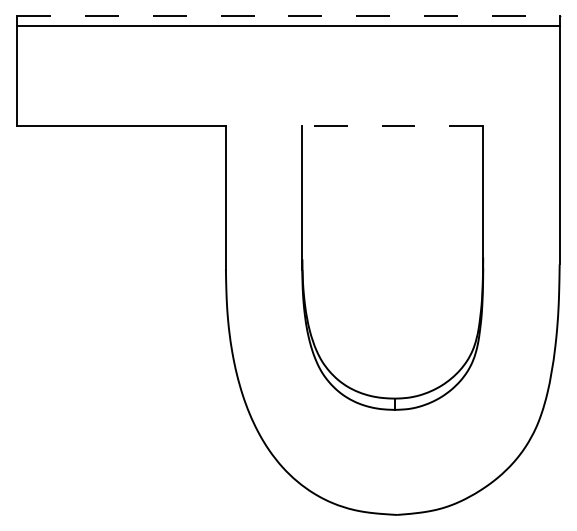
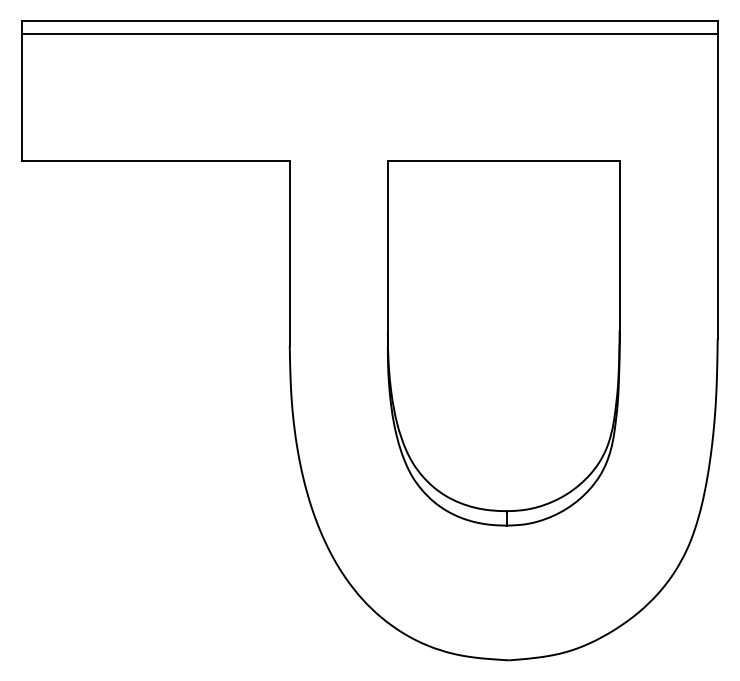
line: (288, 16) -> (370, 21), dashed -> solid
line: (392, 125) -> (503, 160), dashed -> solid

